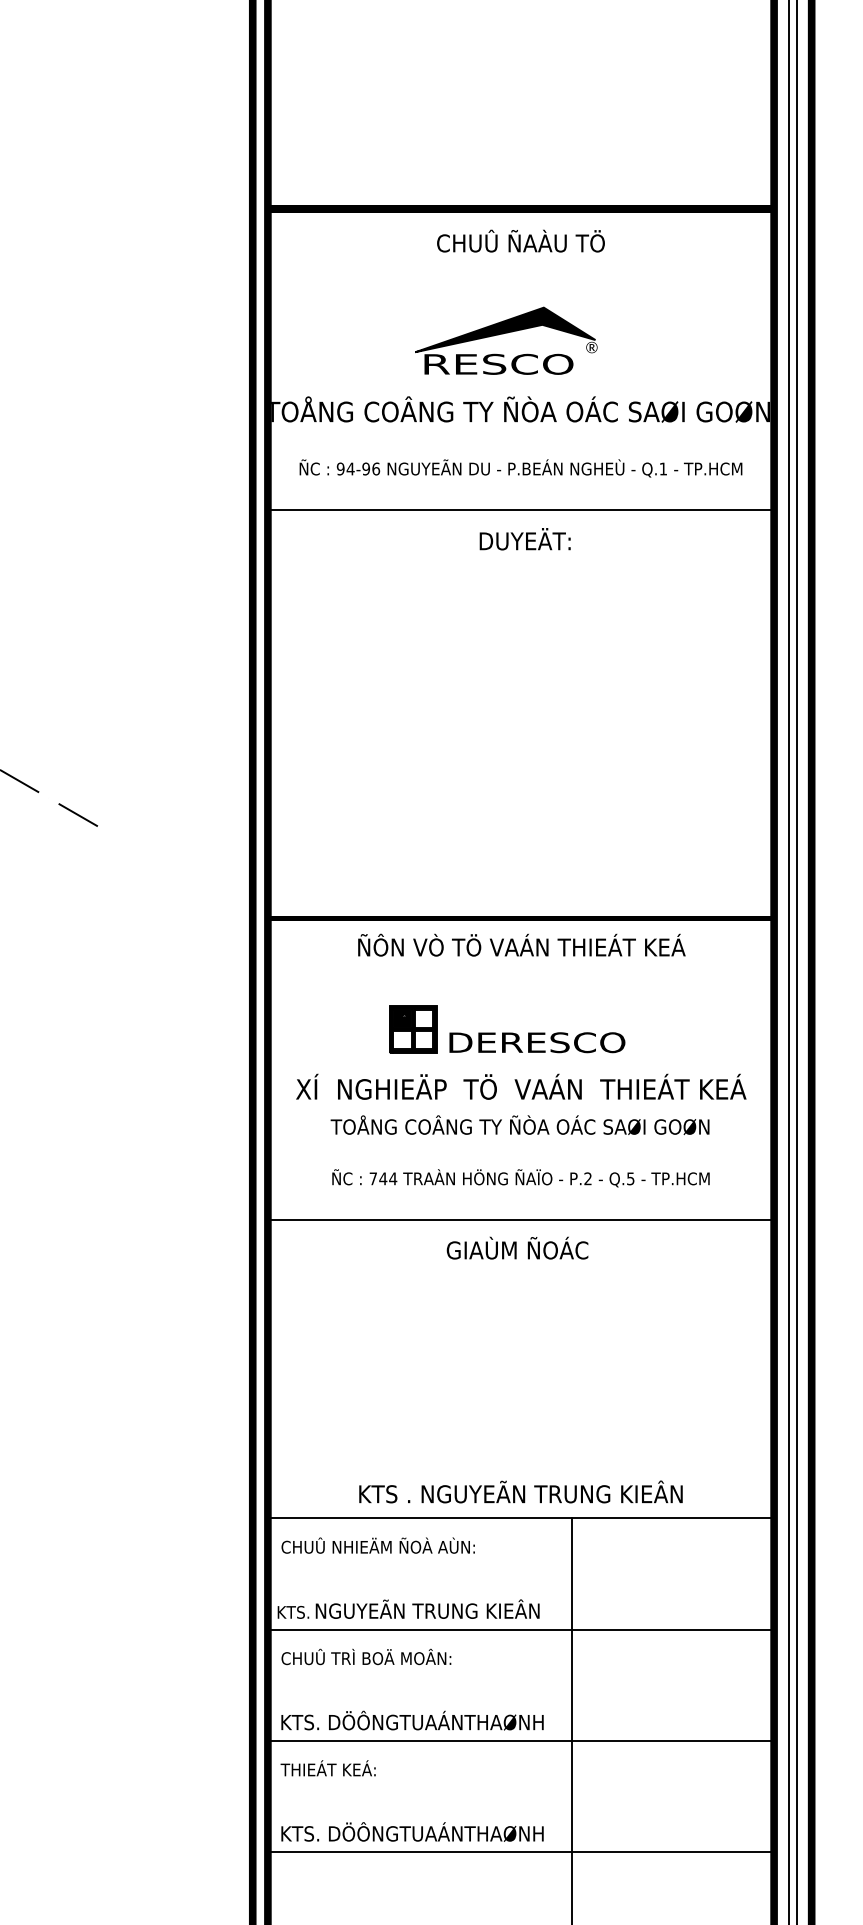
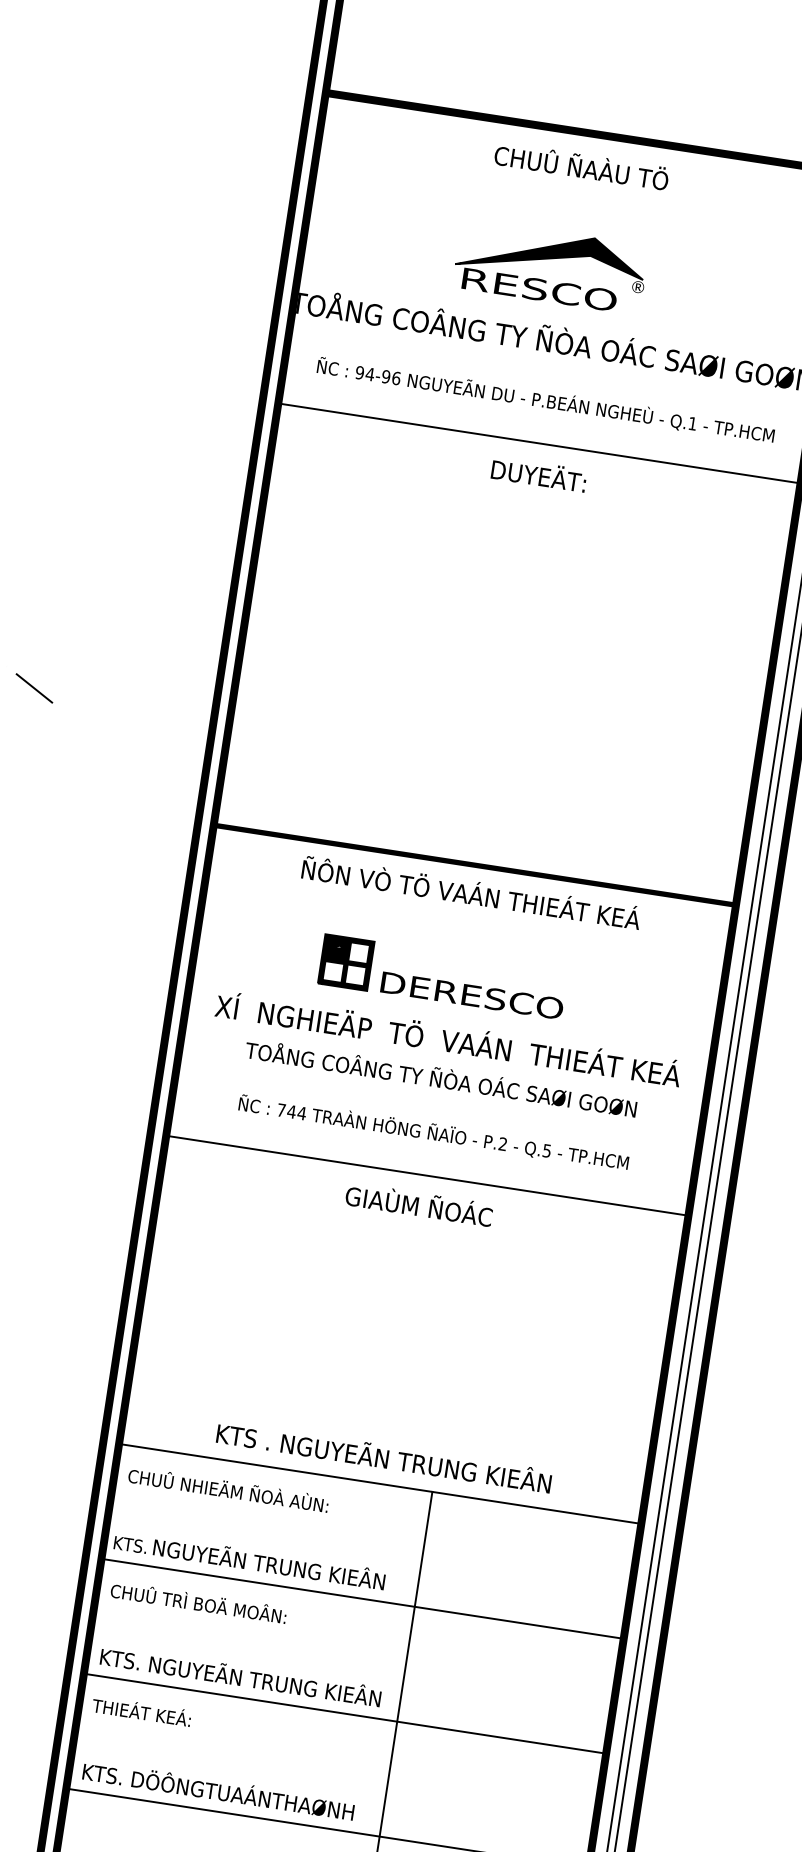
text: (441, 1720) -> (266, 1679), KTS. DÖÔNGTUAÁNTHAØNH -> KTS. NGUYEÃN TRUNG KIEÂN

